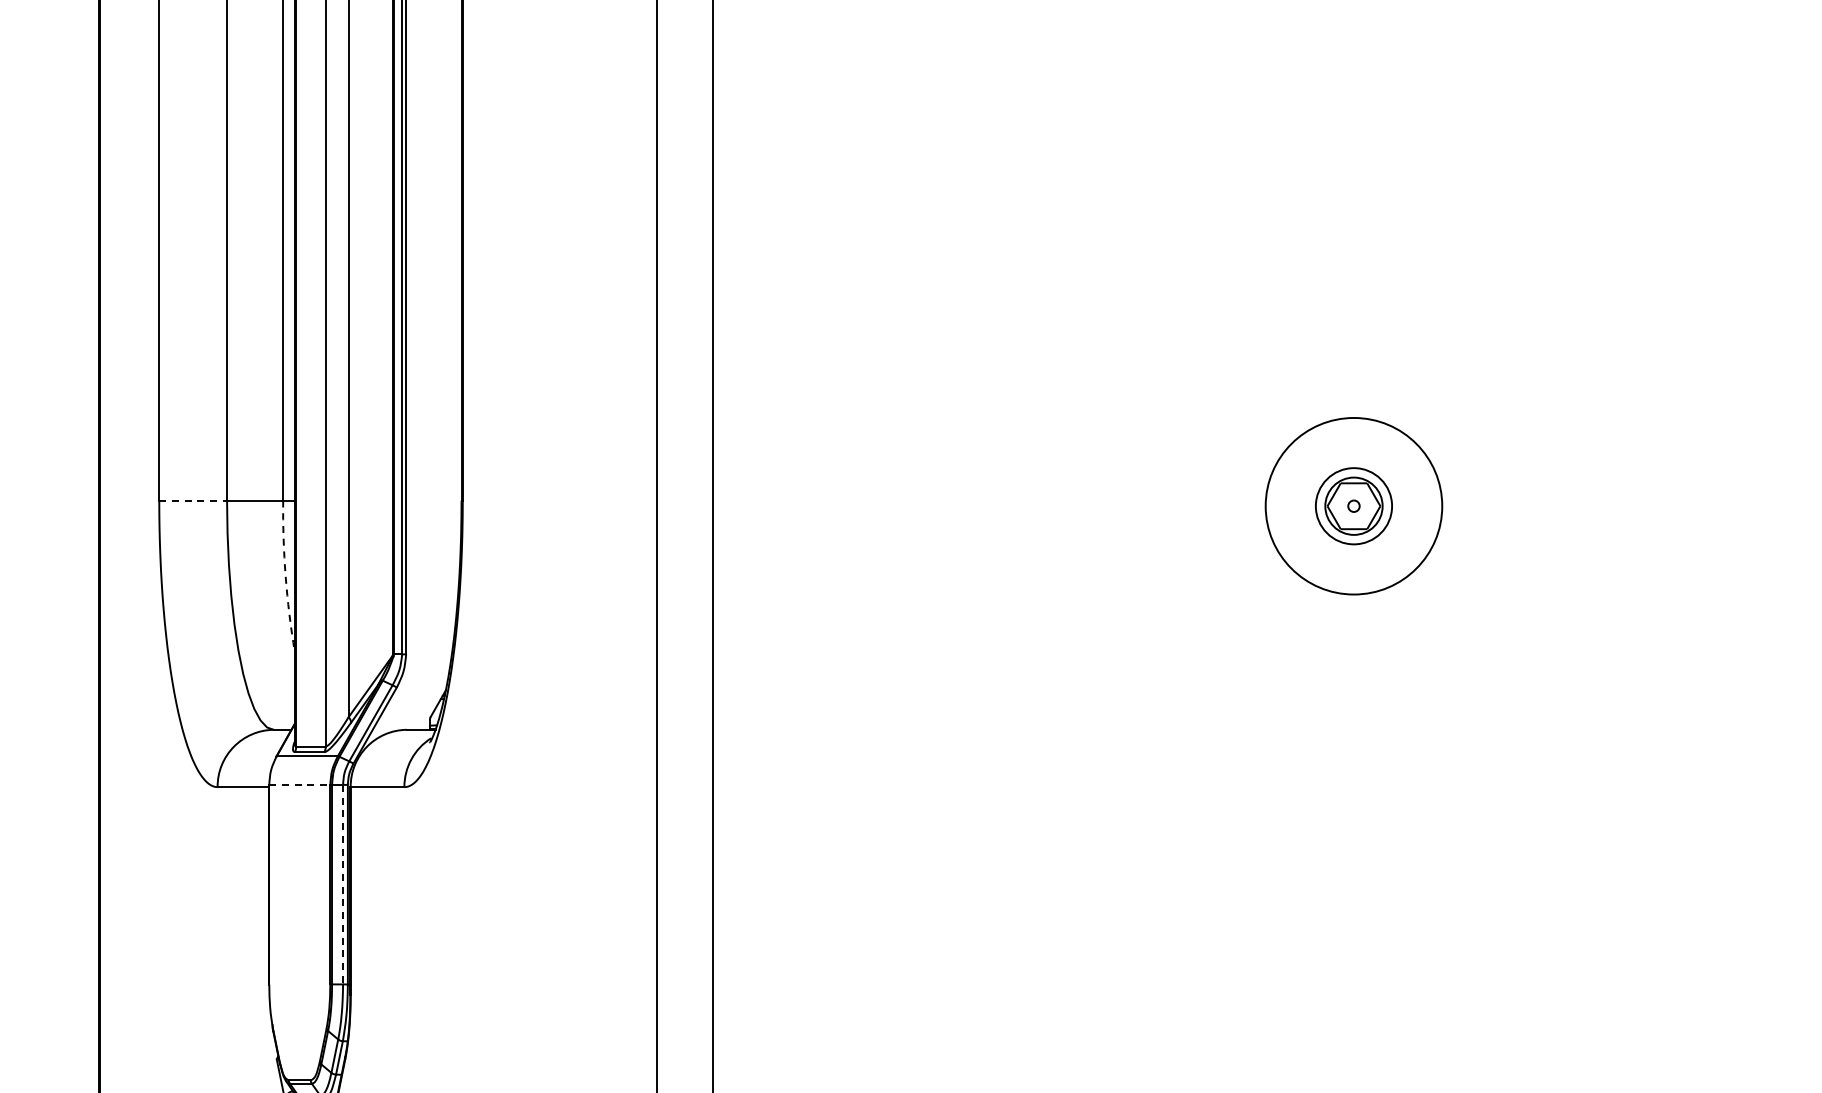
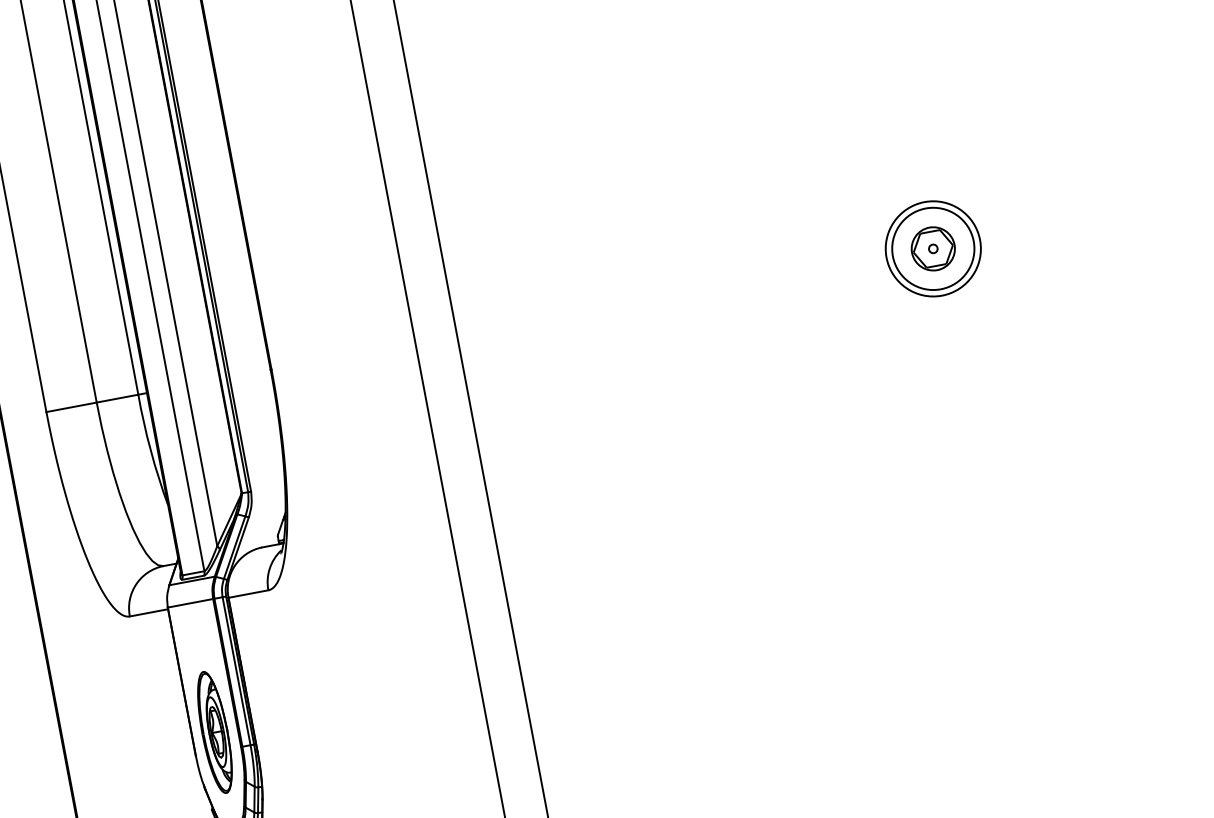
line: (193, 500) -> (71, 407), dashed -> solid
circle: (1353, 505) -> (932, 248), size x1.43
circle: (1353, 506) -> (933, 249), size x0.71
arc: (285, 576) -> (150, 450), dashed -> solid
line: (299, 784) -> (190, 603), dashed -> solid
line: (343, 884) -> (236, 671), dashed -> solid
part: (299, 958) -> (214, 732), added

